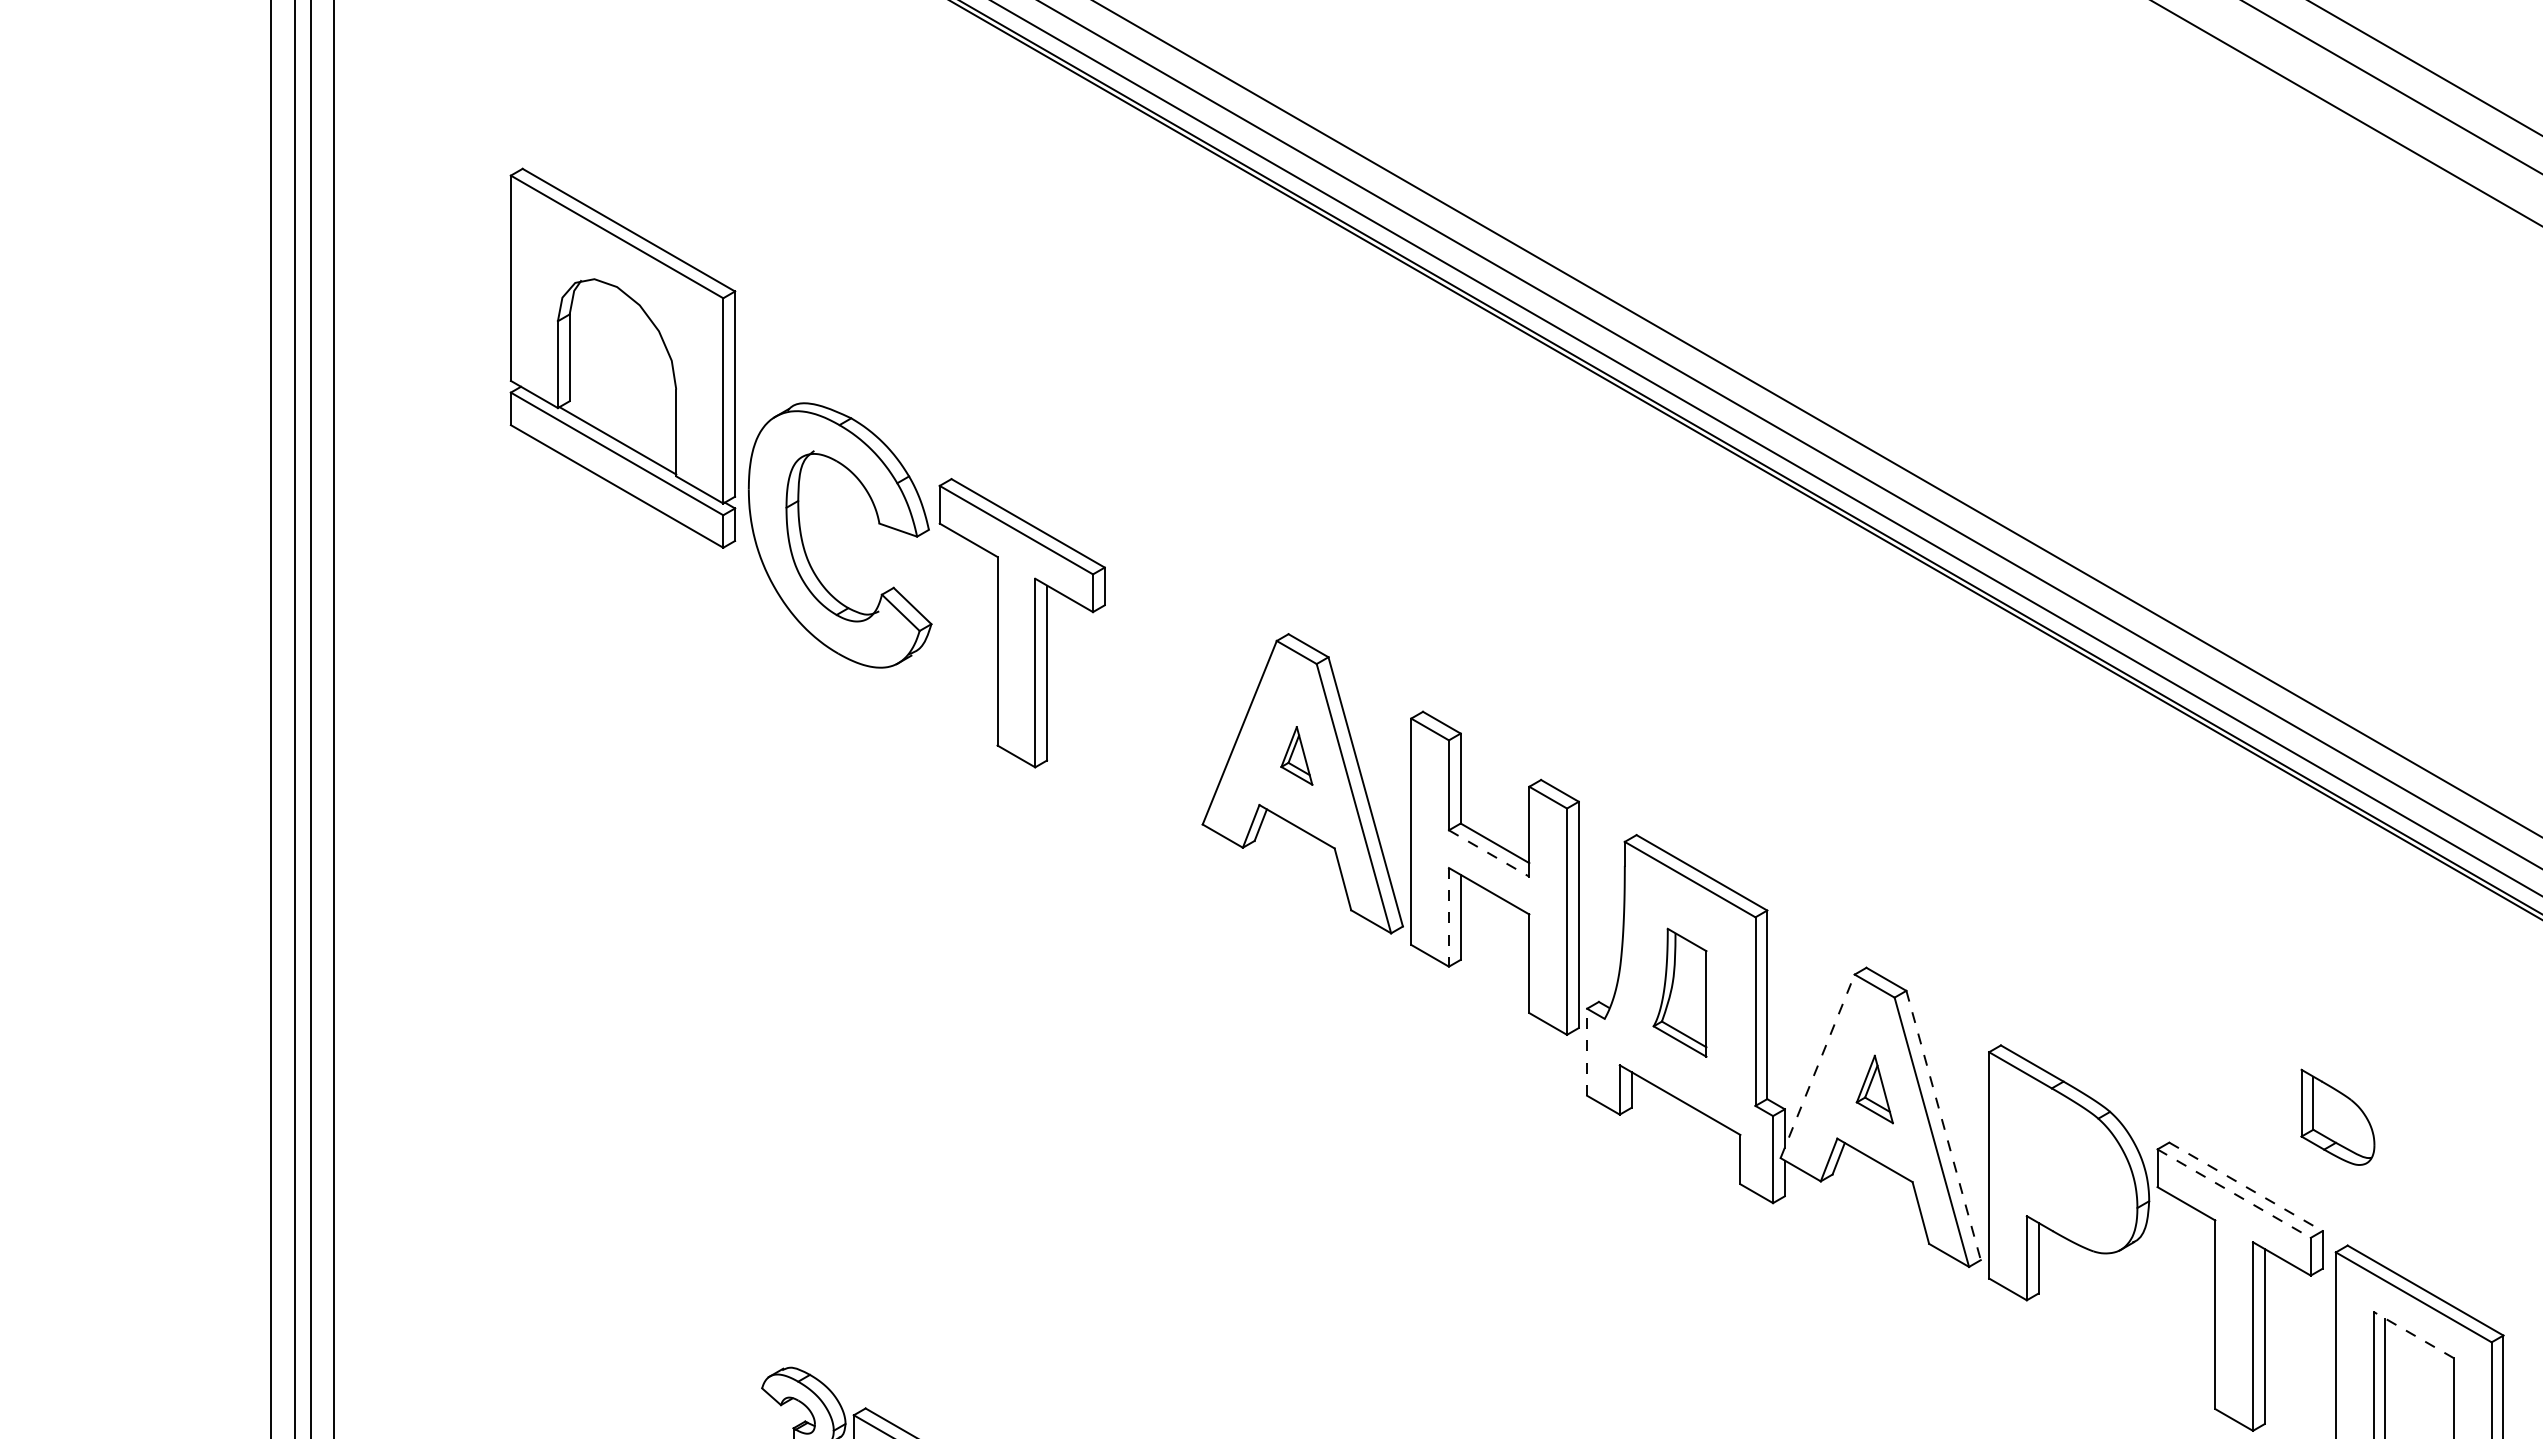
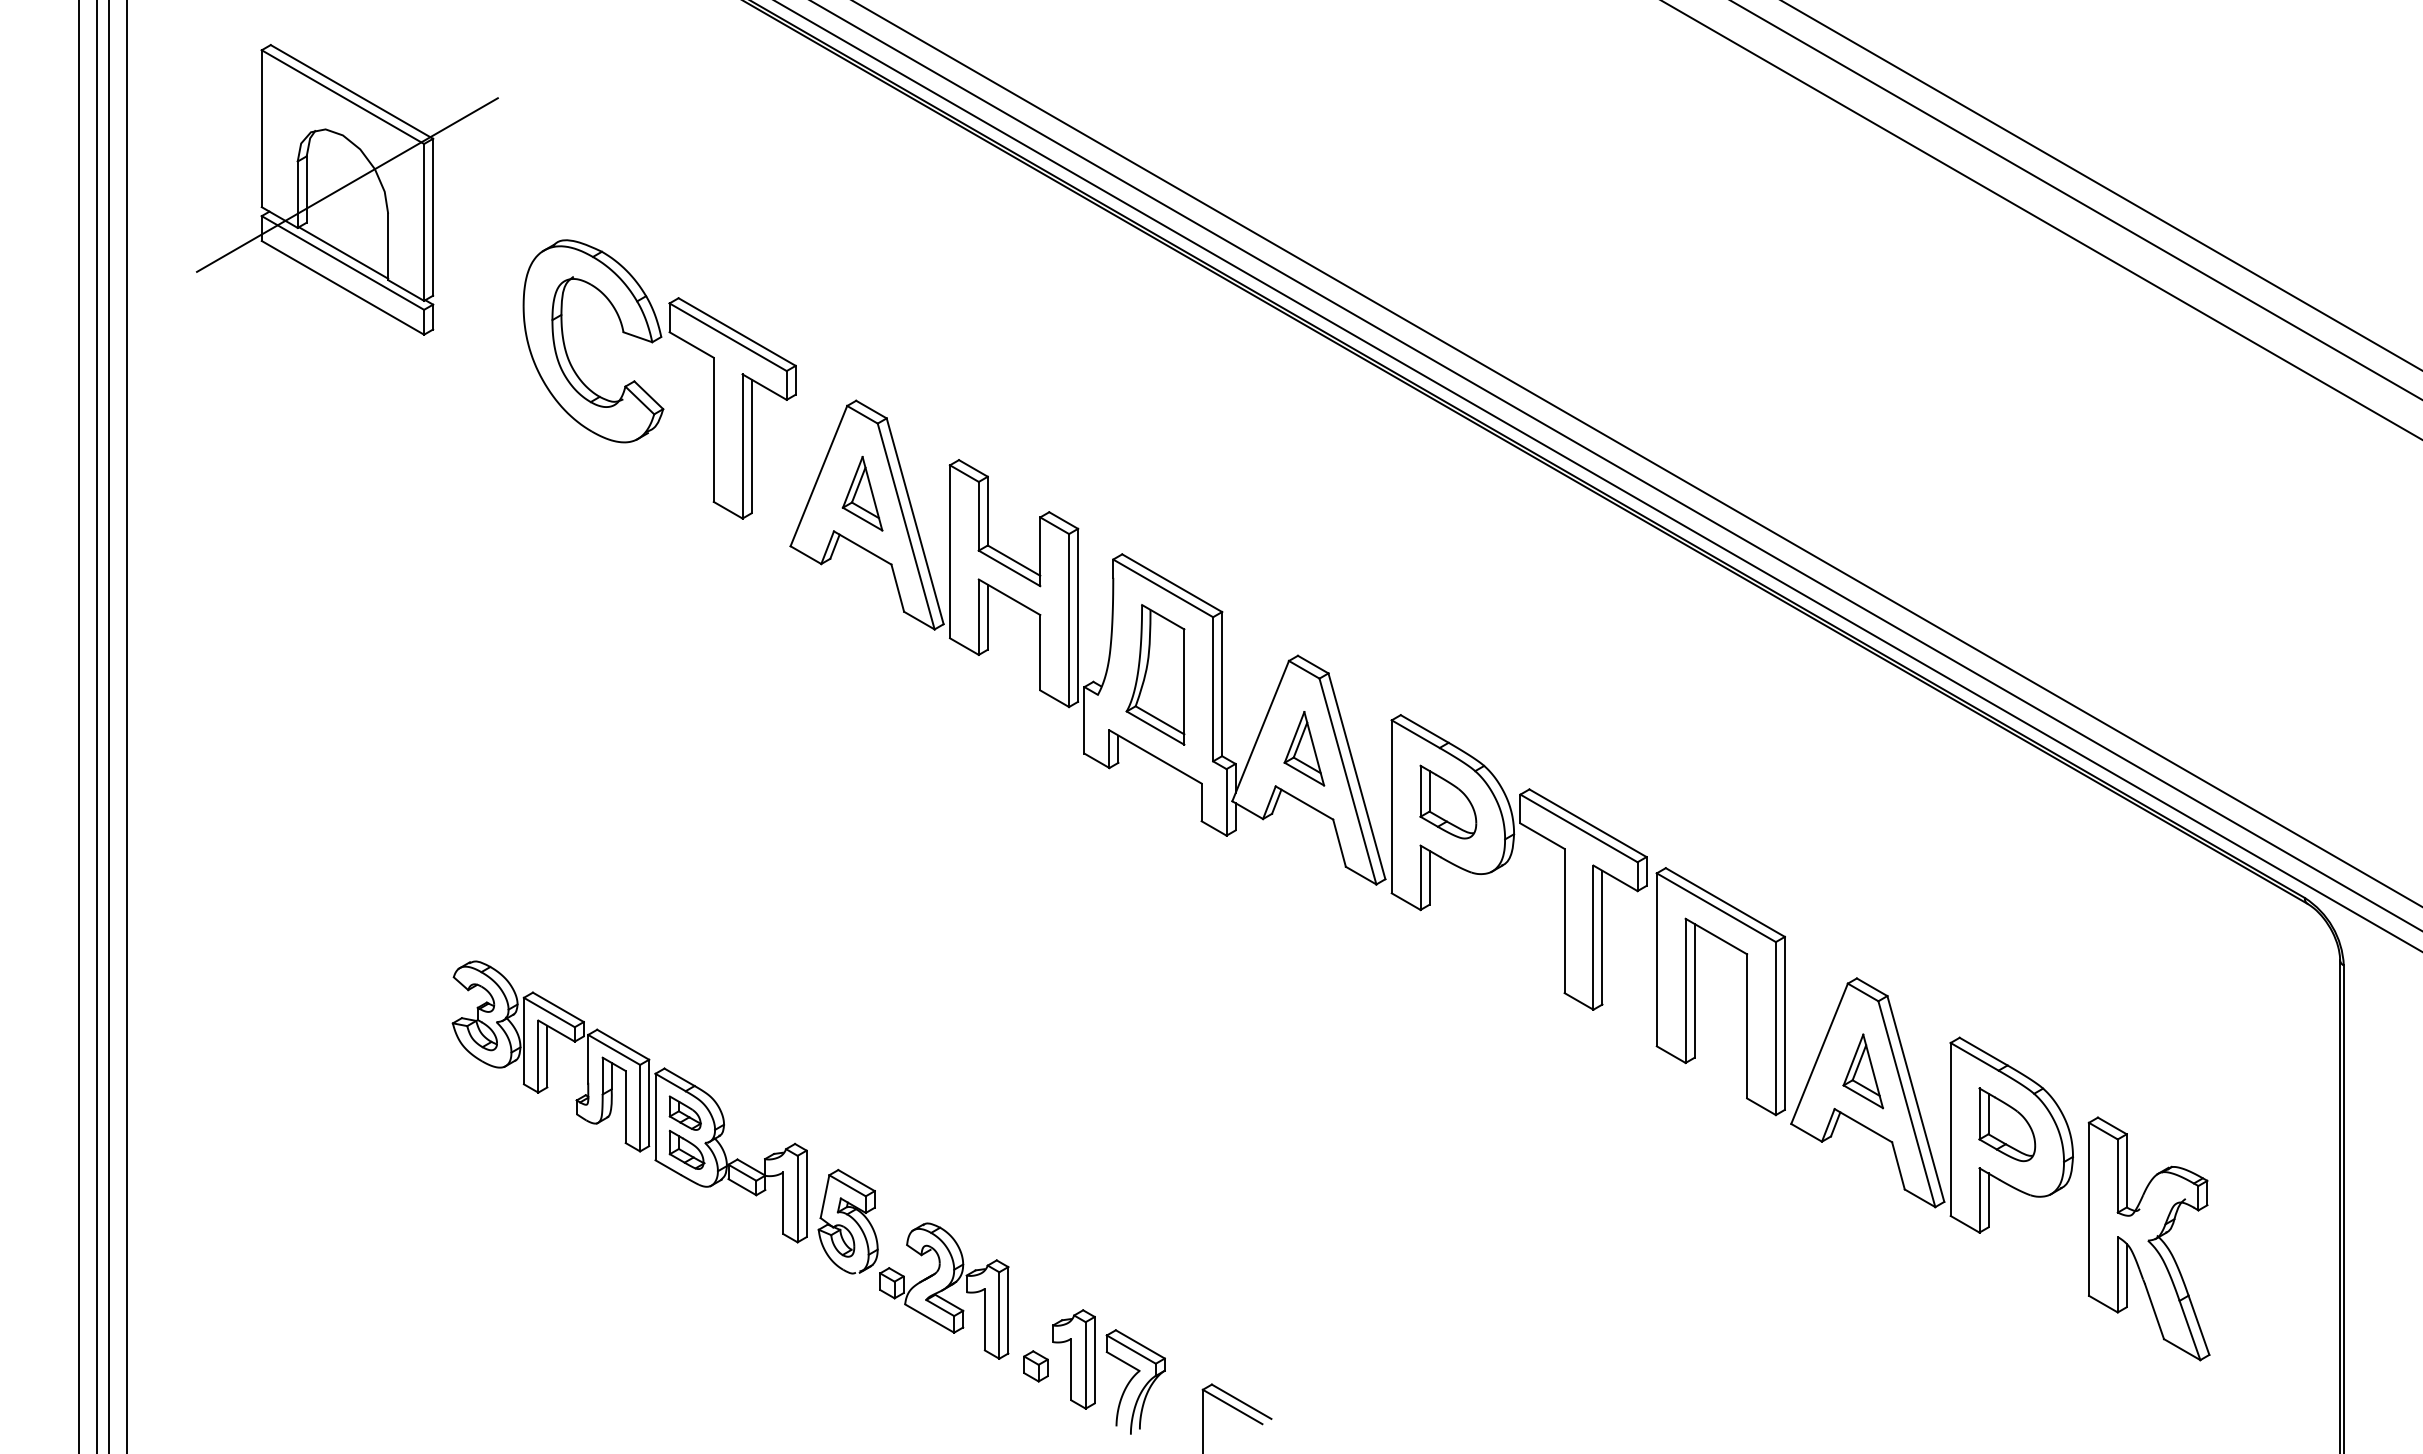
line: (623, 351) -> (347, 184), added
part: (909, 601) -> (646, 391), moved
part: (1296, 755) -> (862, 493), size x1.67
line: (1489, 853) -> (1009, 568), dashed -> solid
line: (1448, 917) -> (978, 617), dashed -> solid
part: (1680, 992) -> (1155, 674), size x1.43
line: (1587, 1051) -> (1084, 719), dashed -> solid
line: (1817, 1066) -> (1260, 731), dashed -> solid
part: (1874, 1089) -> (1304, 748), size x1.43
part: (2338, 1116) -> (1448, 801), moved
line: (1943, 1125) -> (1356, 776), dashed -> solid
line: (2246, 1187) -> (1588, 823), dashed -> solid
line: (2234, 1193) -> (1579, 828), dashed -> solid
line: (2412, 1335) -> (1715, 936), dashed -> solid

